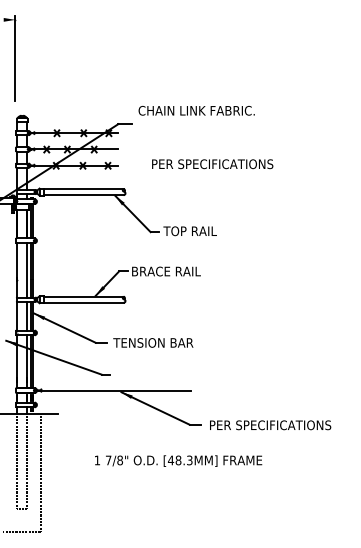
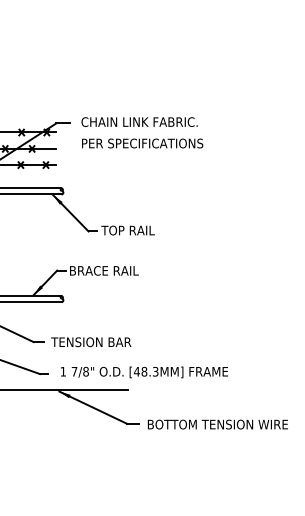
text: (196, 110) -> (139, 121), moved
text: (212, 164) -> (142, 143), moved
text: (280, 425) -> (218, 424), PER SPECIFICATIONS -> BOTTOM TENSION WIRE
text: (178, 460) -> (144, 371), moved

